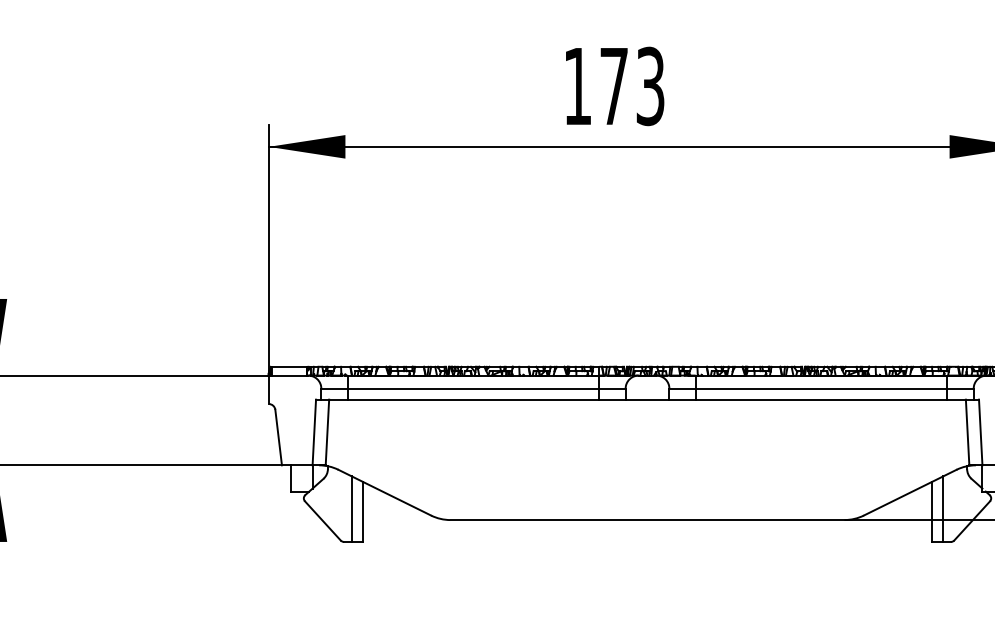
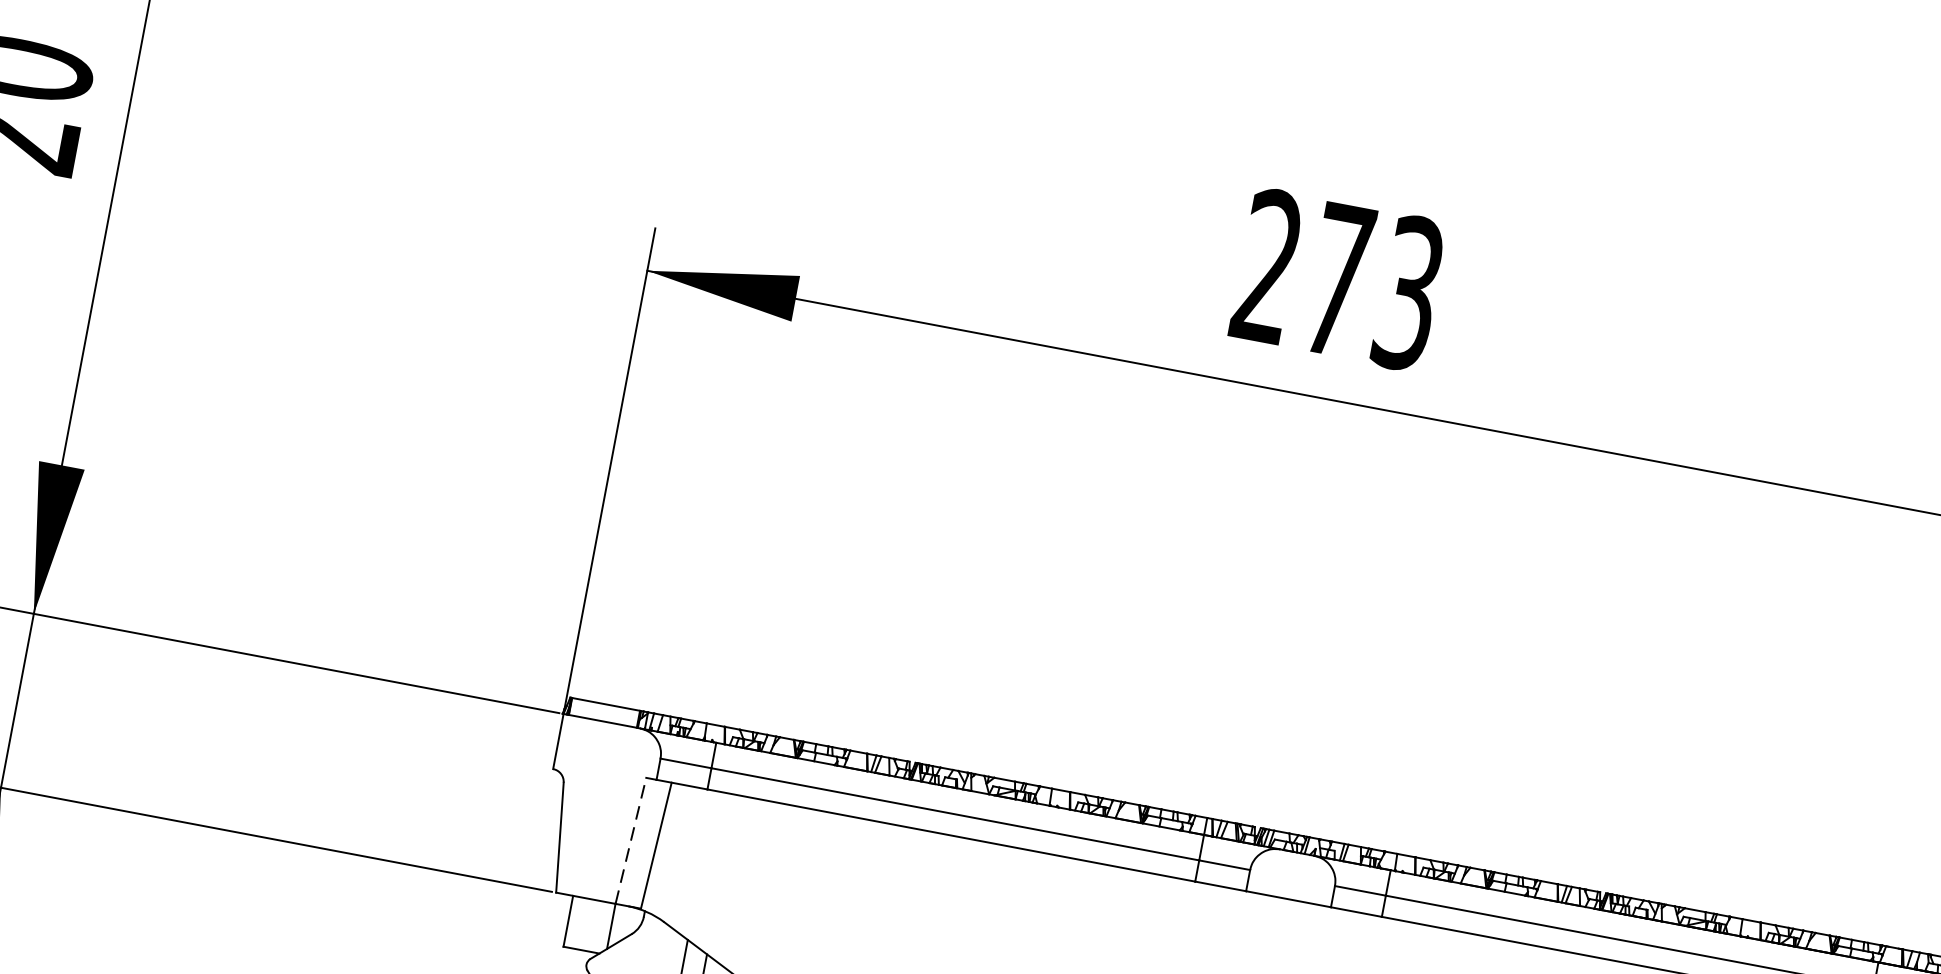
text: (577, 85) -> (1267, 264), 173 -> 273
line: (314, 432) -> (631, 840), solid -> dashed

